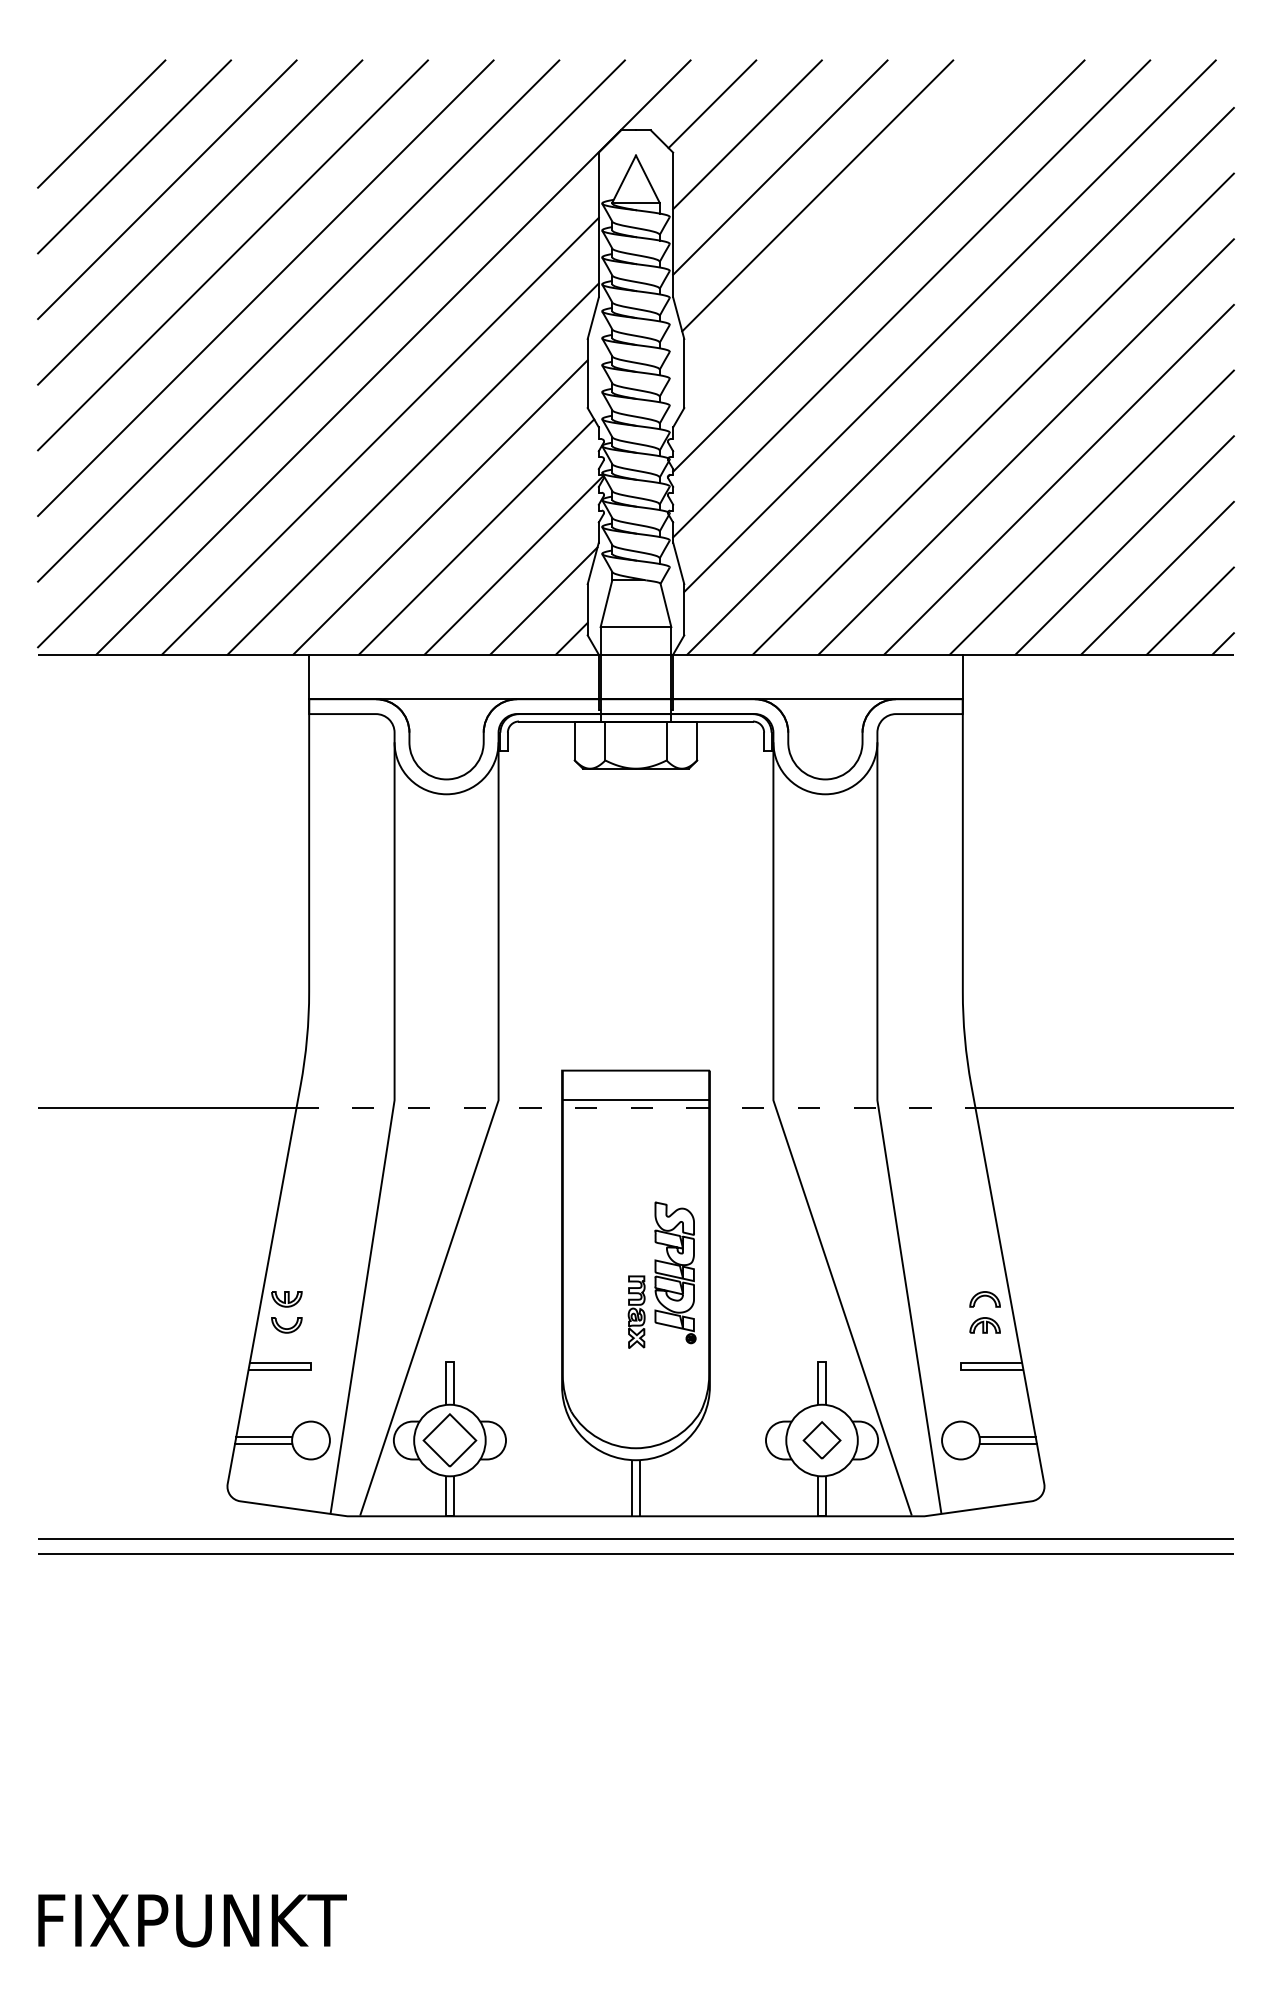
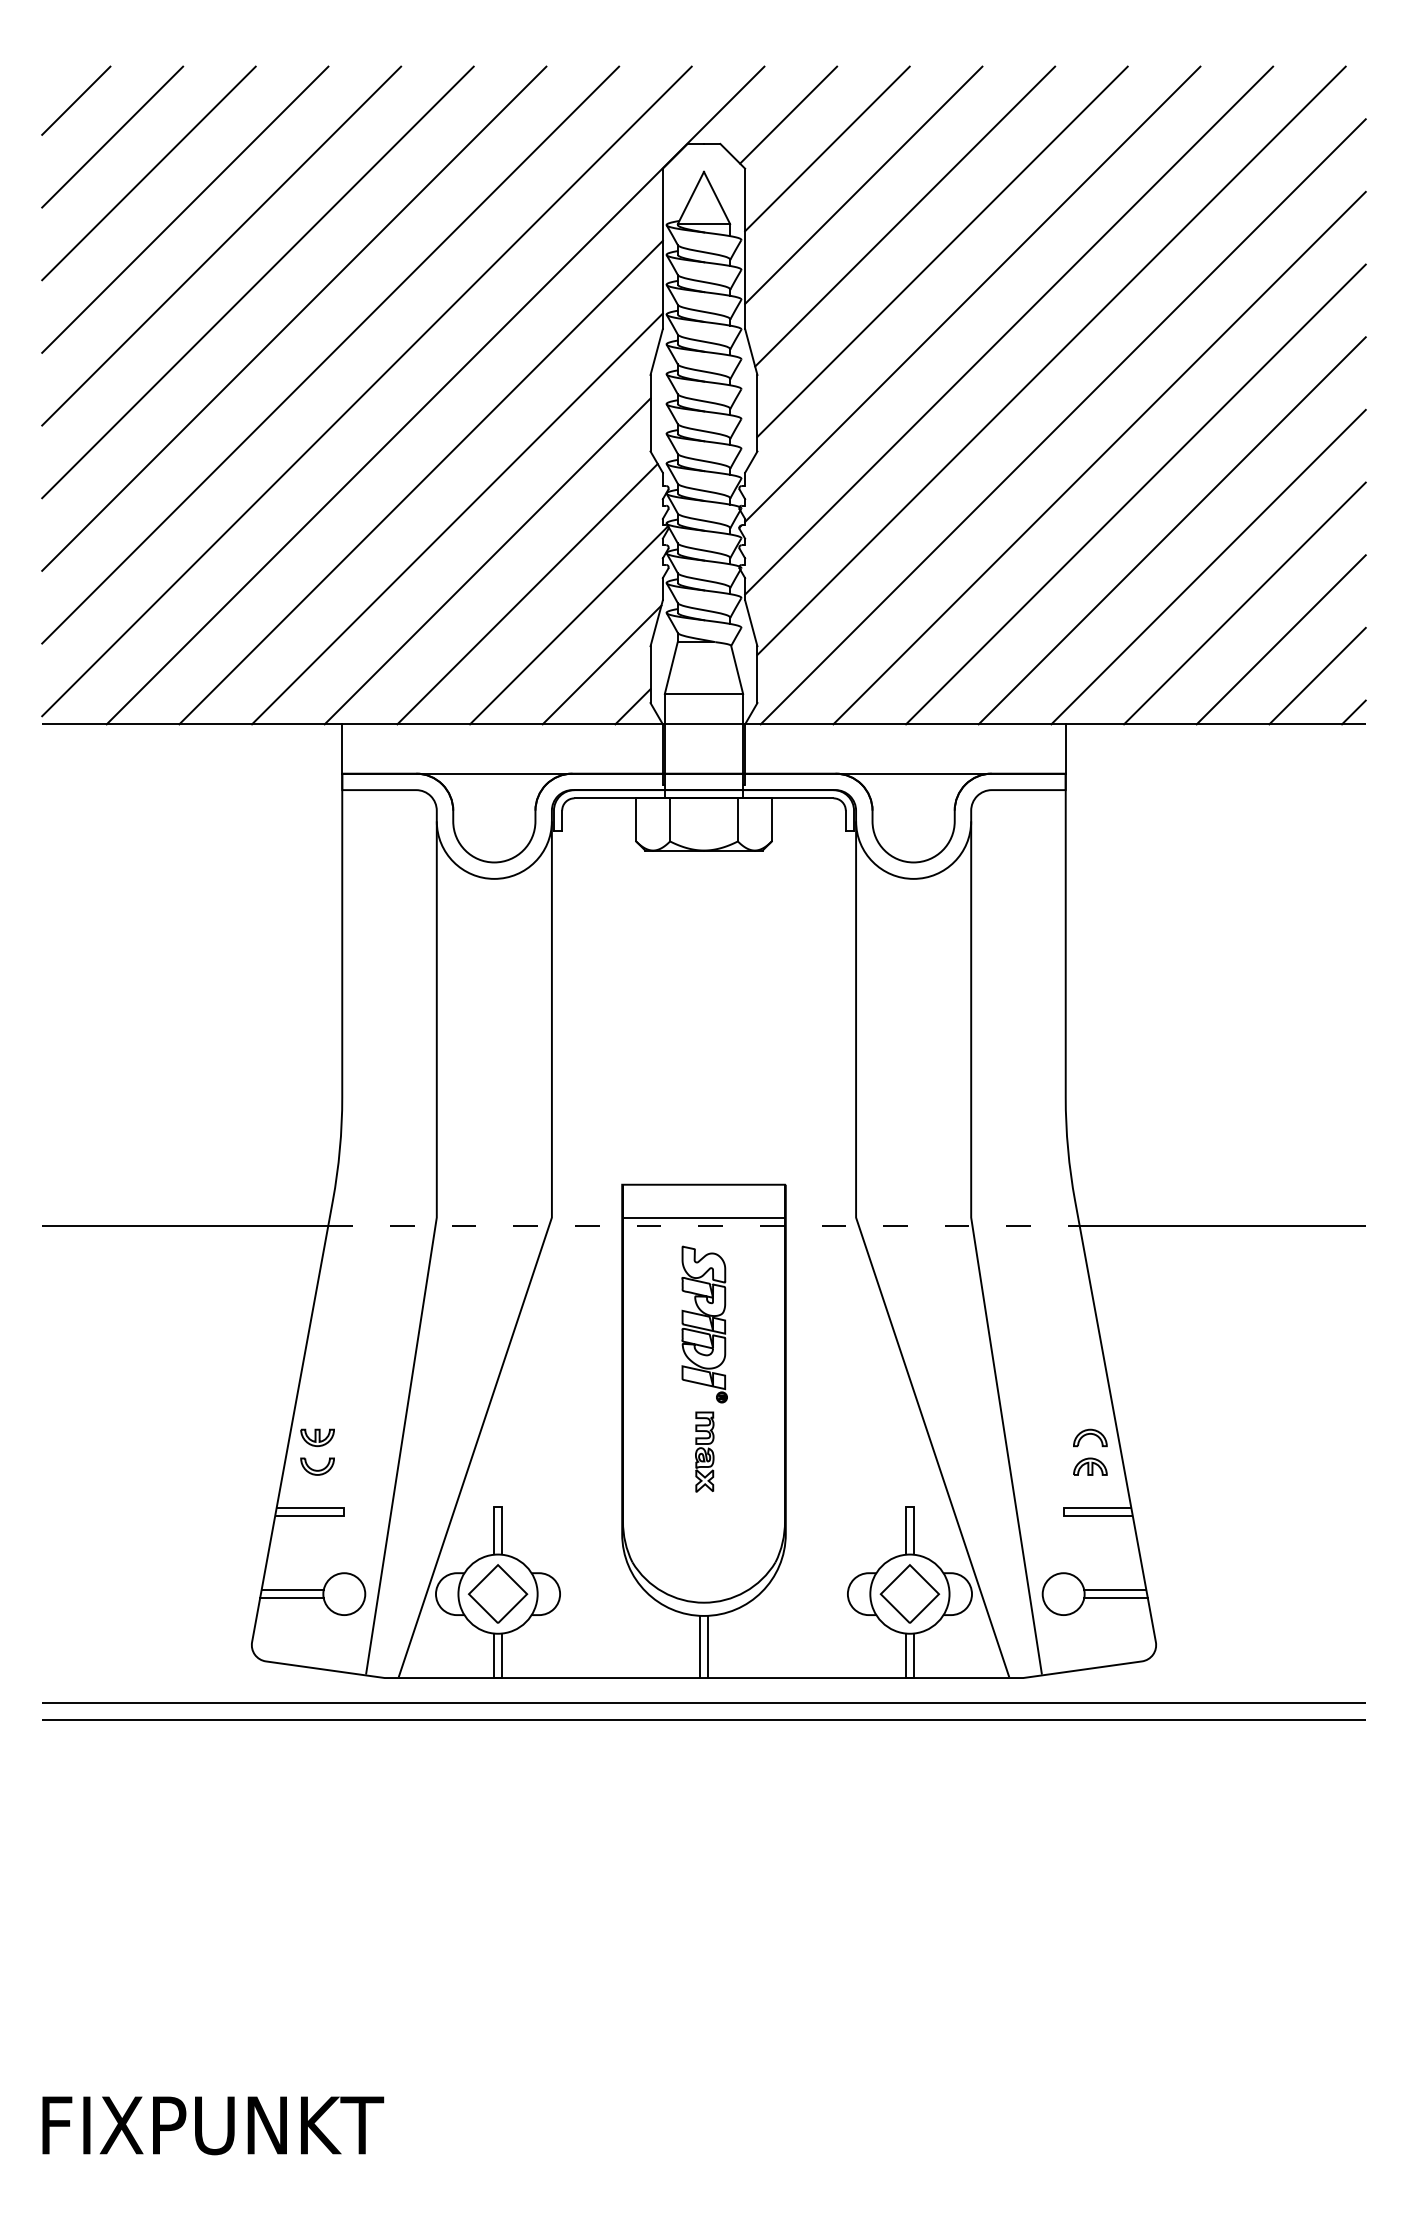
line: (69, 91) -> (76, 100), added
line: (851, 227) -> (942, 251), added
part: (675, 1272) -> (704, 1324), moved
part: (821, 1439) -> (909, 1593), size x1.43

